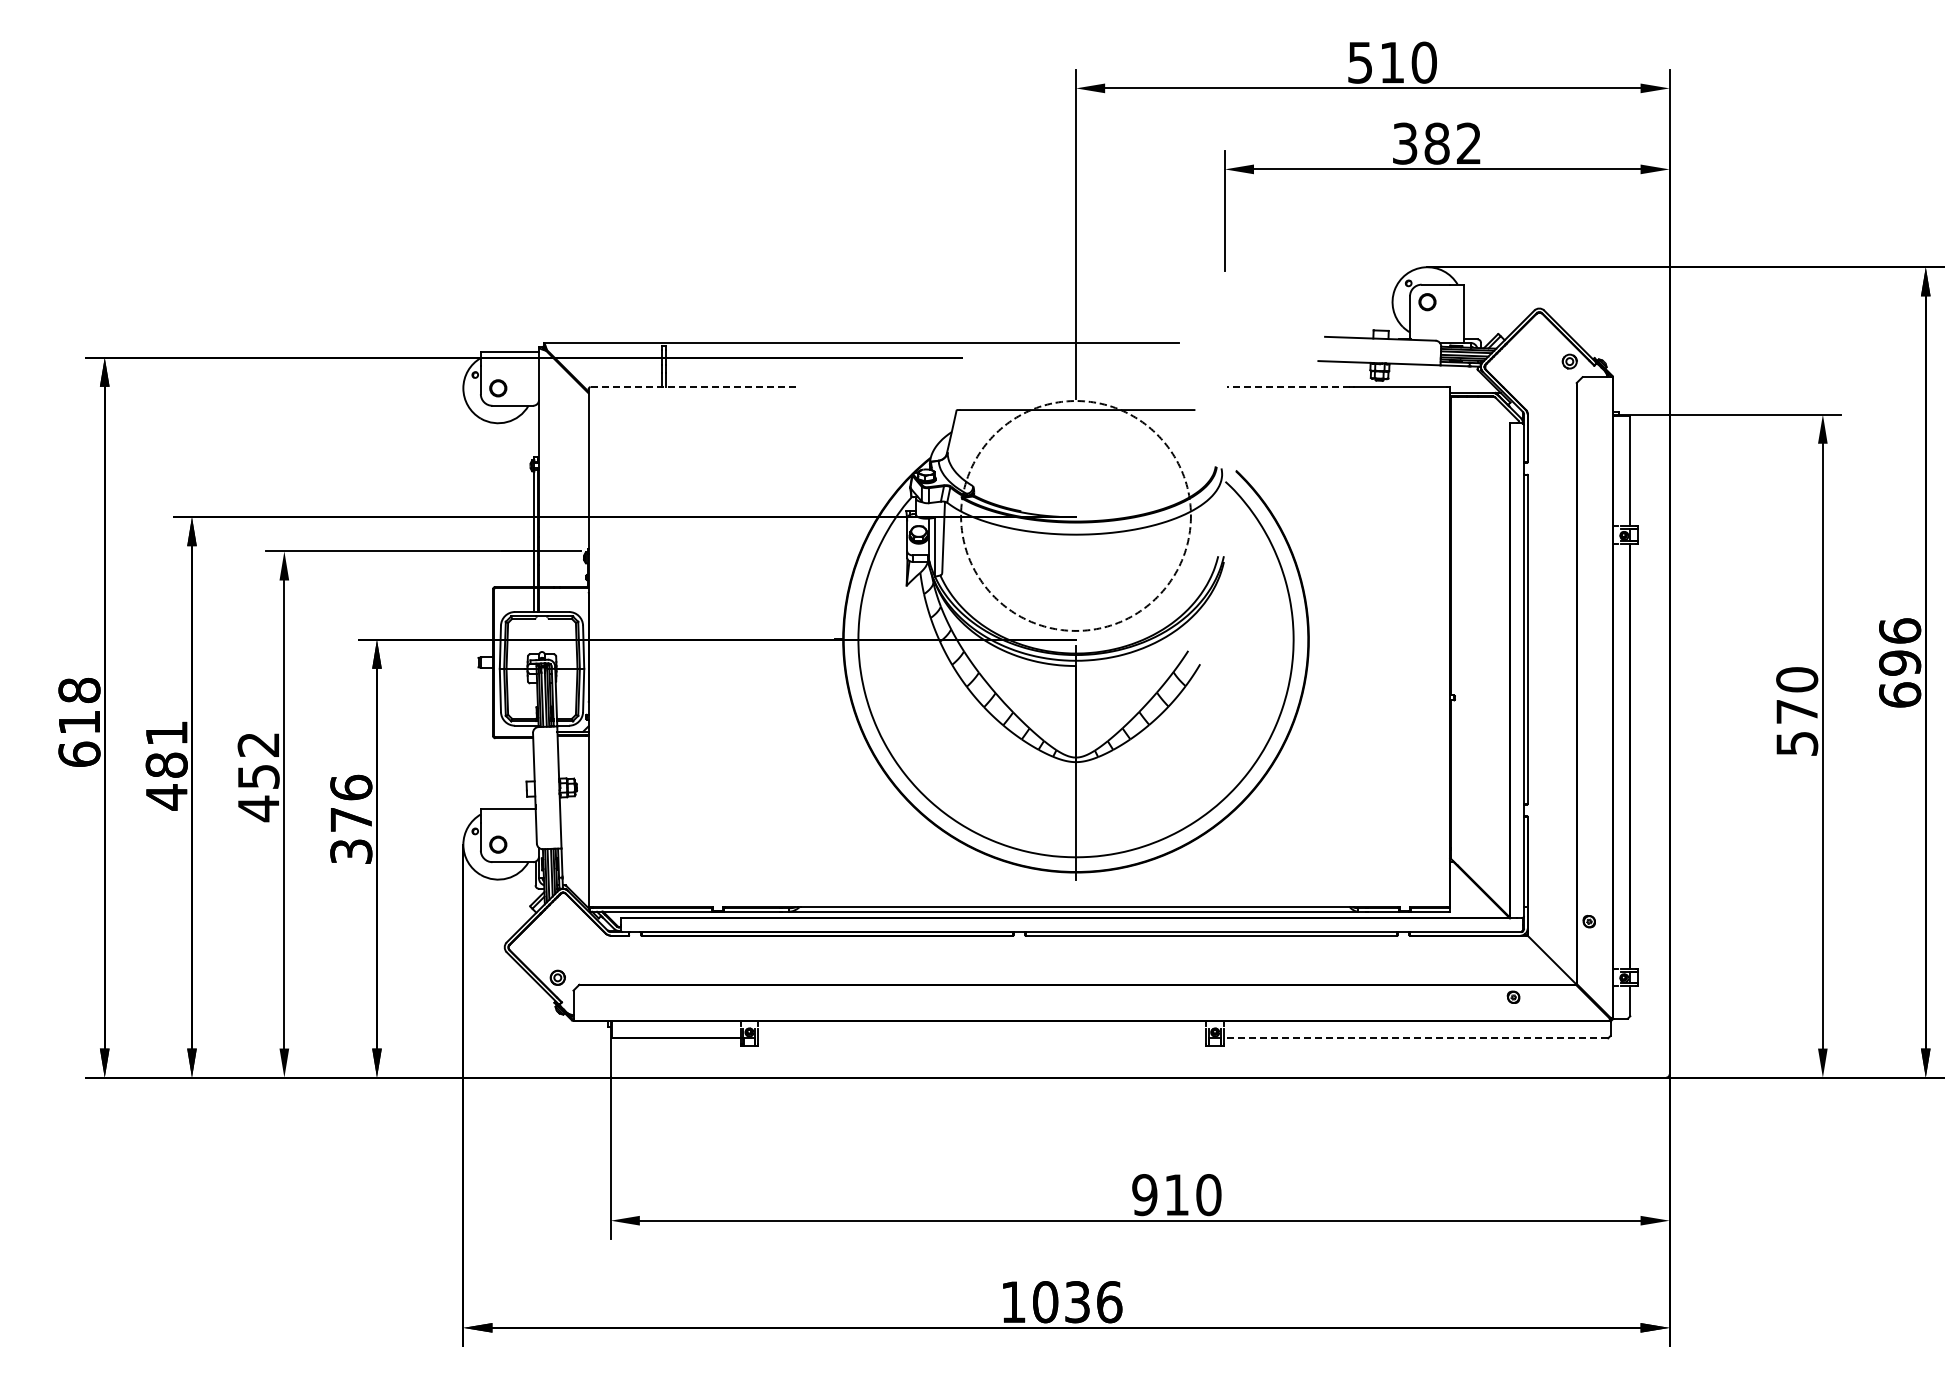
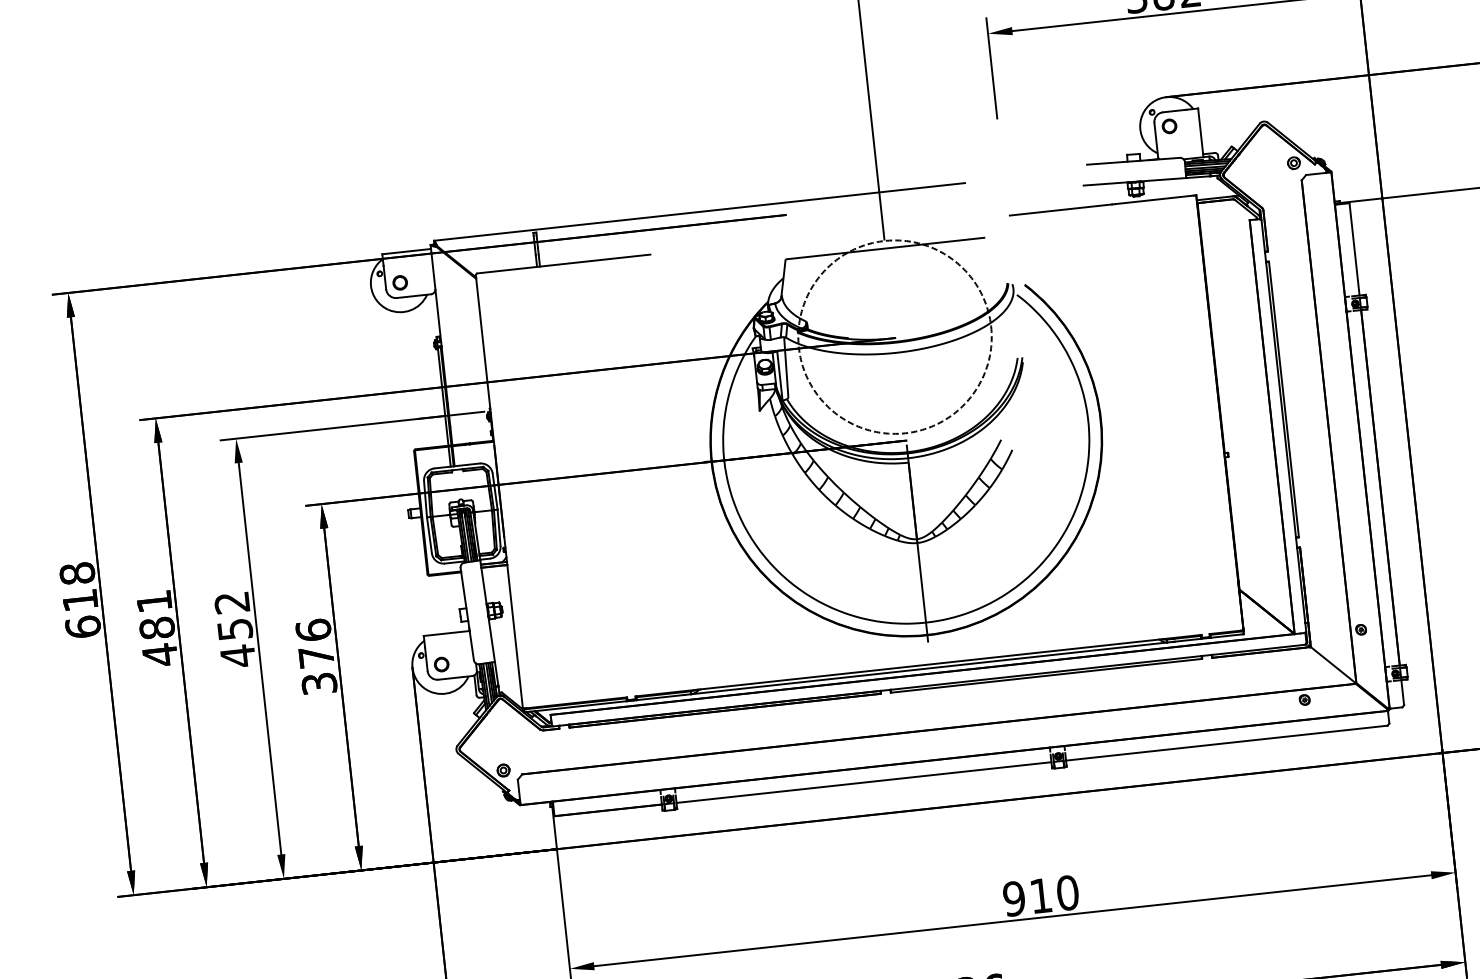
line: (694, 387) -> (564, 264), dashed -> solid
line: (1287, 387) -> (1060, 210), dashed -> solid
line: (982, 1038) -> (864, 782), added
line: (1415, 1038) -> (1226, 743), dashed -> solid

